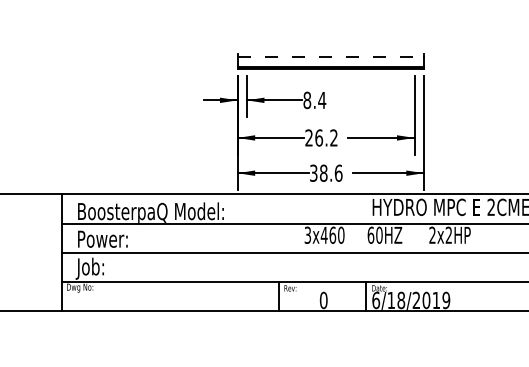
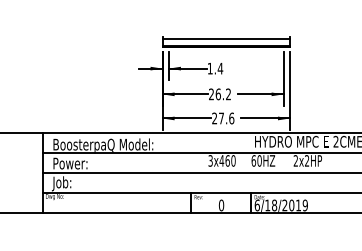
line: (331, 56) -> (226, 38), dashed -> solid
text: (306, 100) -> (209, 68), 8.4 -> 1.4
text: (319, 173) -> (218, 118), 38.6 -> 27.6

